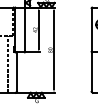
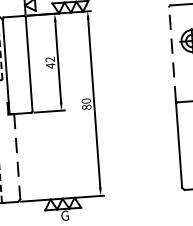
line: (91, 30) -> (172, 55), solid -> dashed
line: (16, 72) -> (16, 157), solid -> dashed

